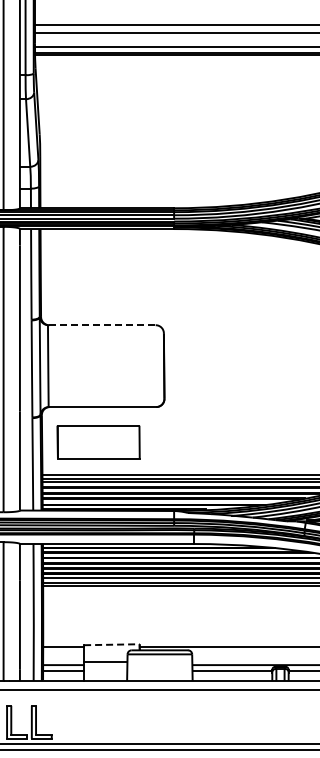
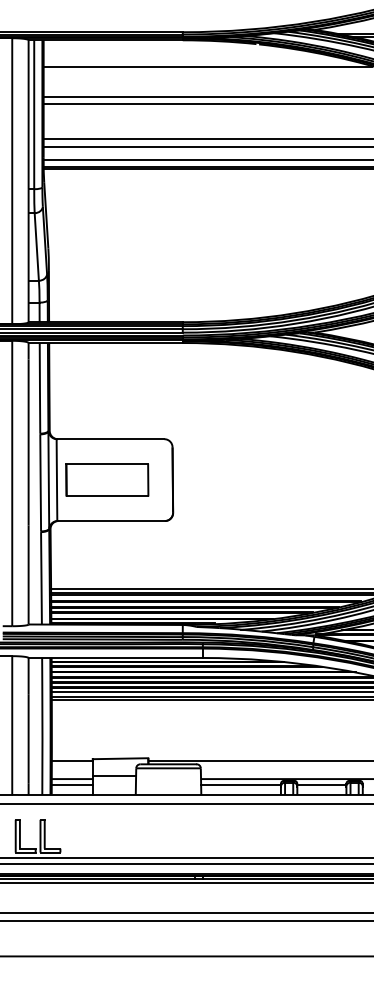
line: (101, 325) -> (110, 439), dashed -> solid
part: (98, 441) -> (107, 479), moved
line: (111, 644) -> (120, 758), dashed -> solid

